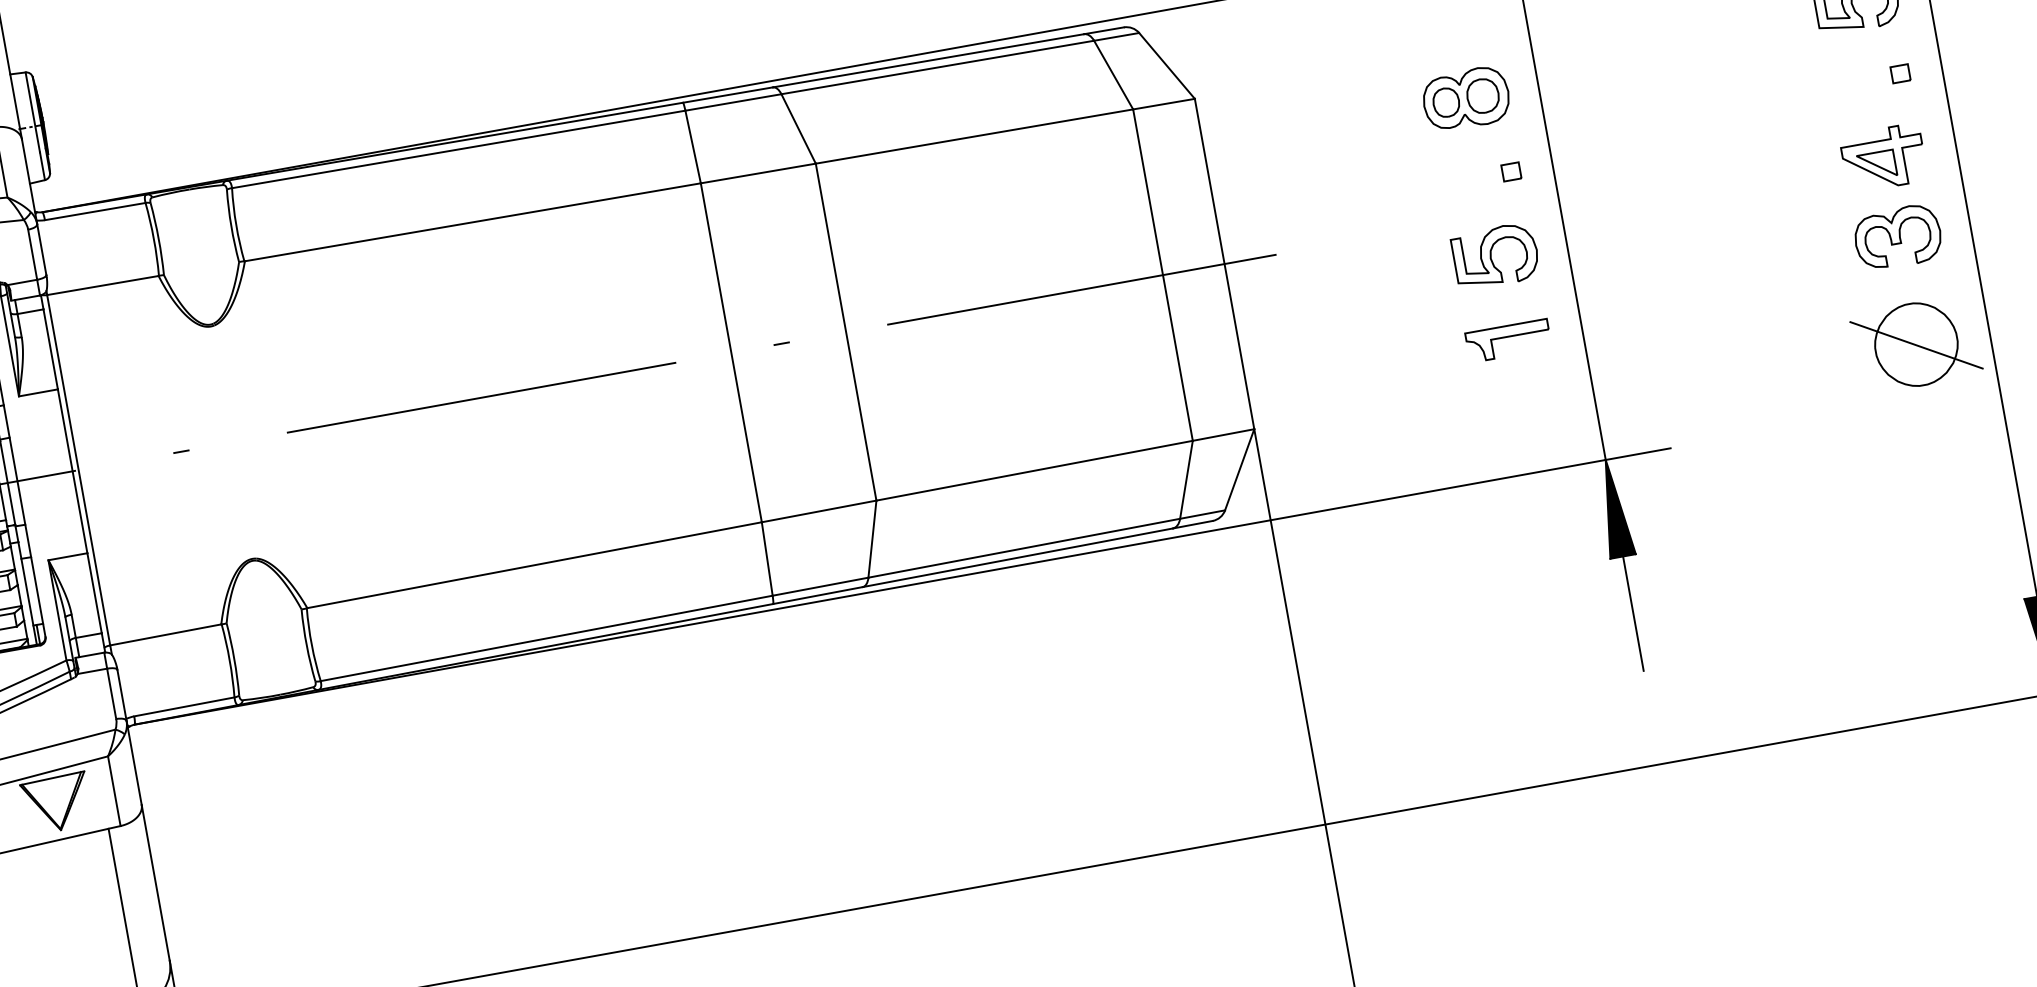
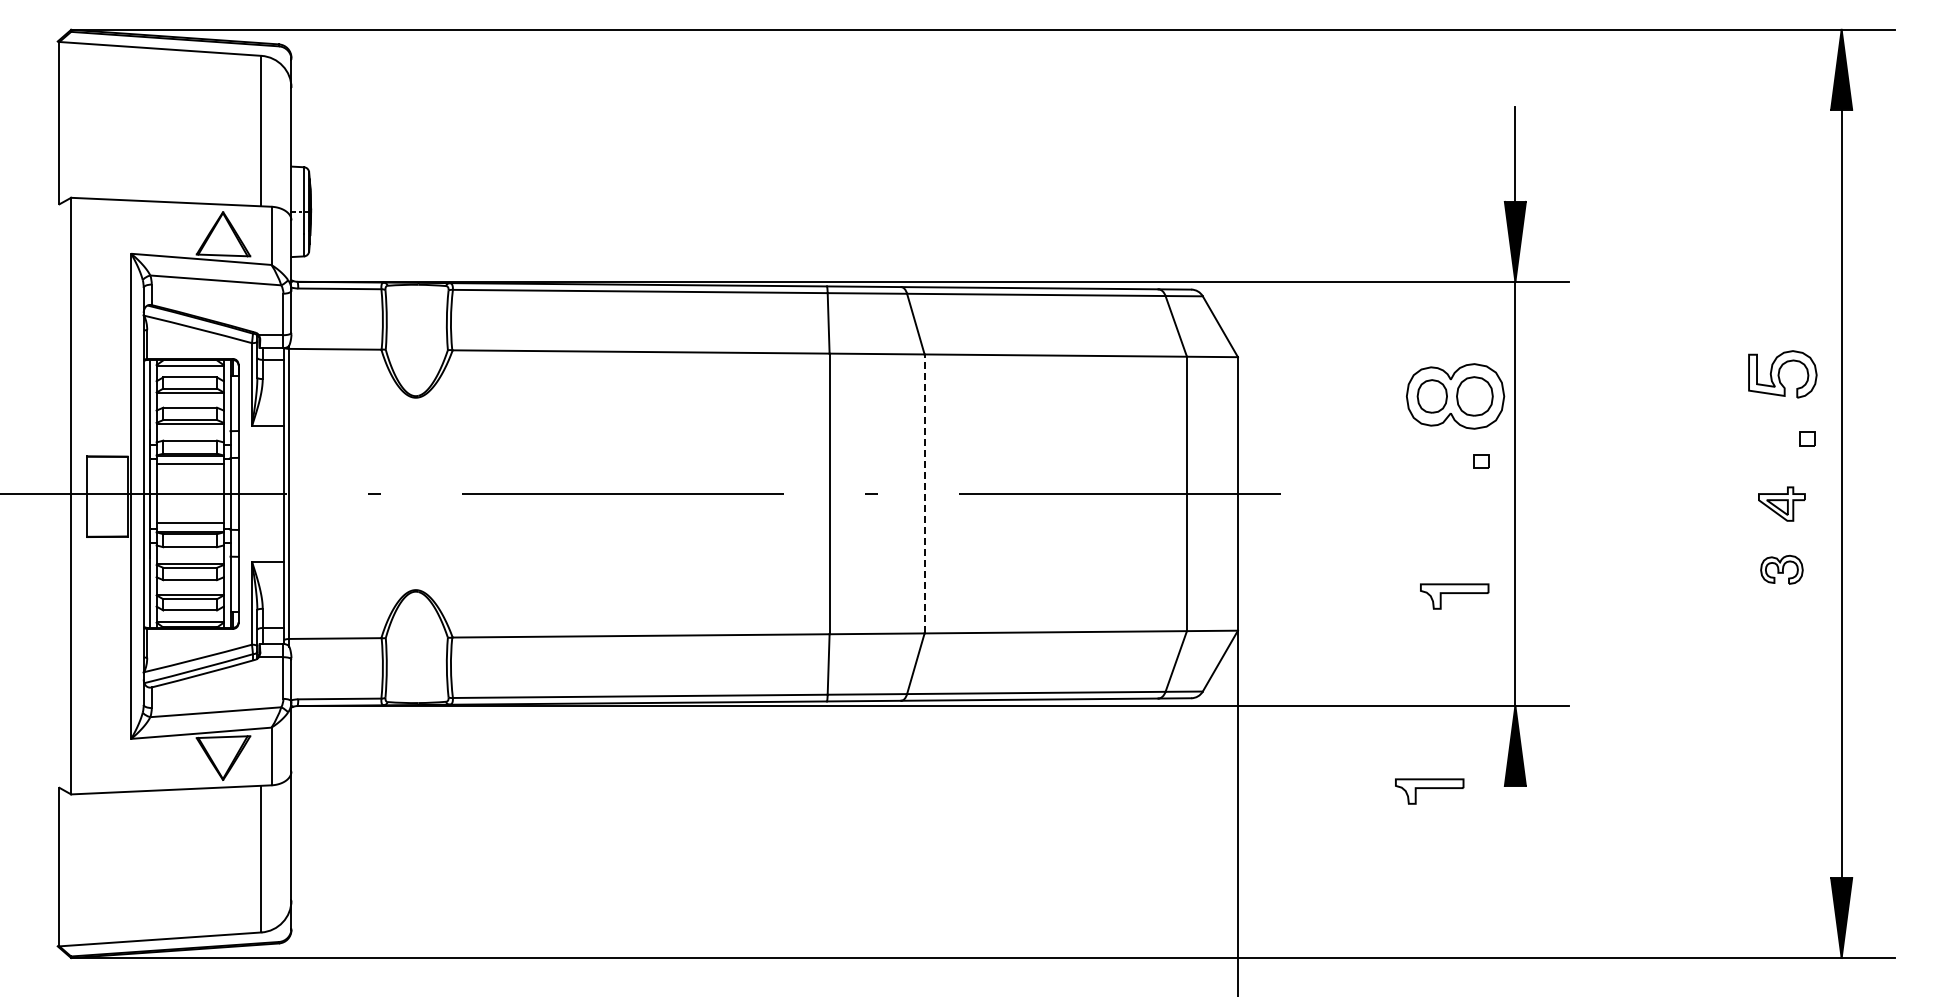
part: (1466, 99) -> (1455, 396), size x1.4
part: (1883, 157) -> (1781, 503), size x0.7
part: (1897, 237) -> (1781, 569), size x0.6
part: (1495, 255) -> (1456, 526), removed
line: (845, 331) -> (924, 493), solid -> dashed
part: (1915, 344) -> (1780, 658), removed
part: (1520, 581) -> (1429, 791), added
line: (1633, 612) -> (1515, 832), removed

